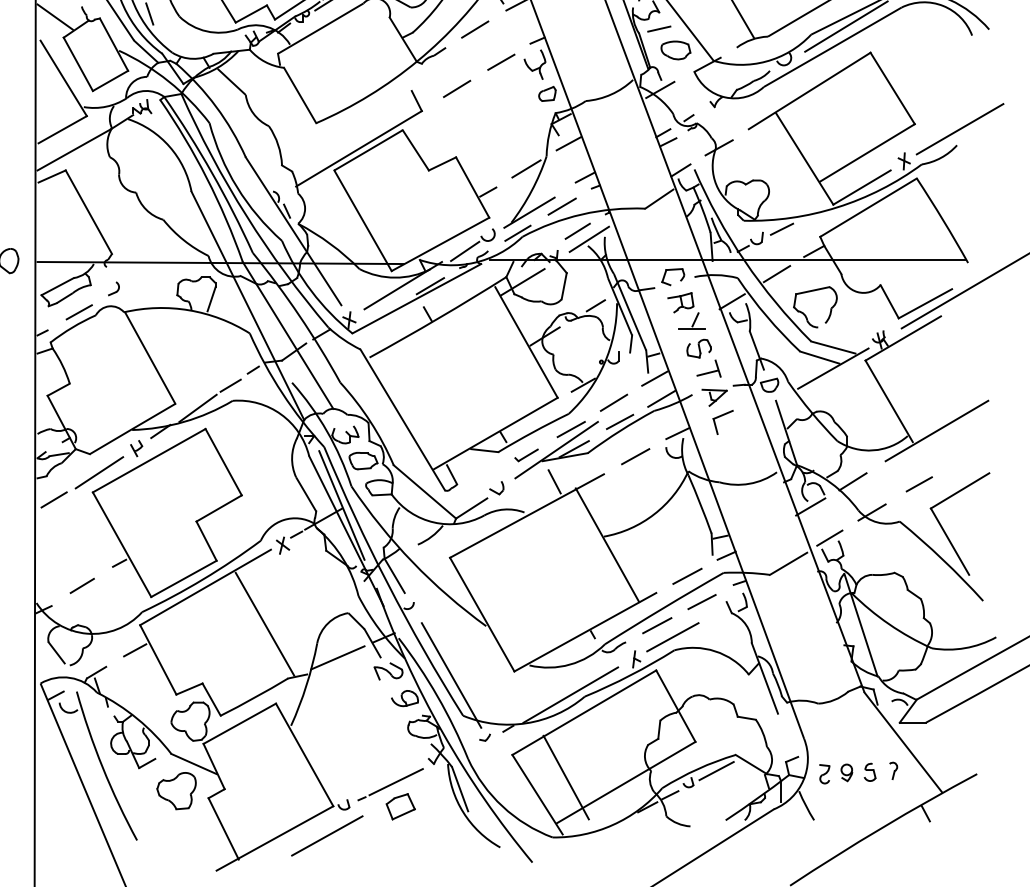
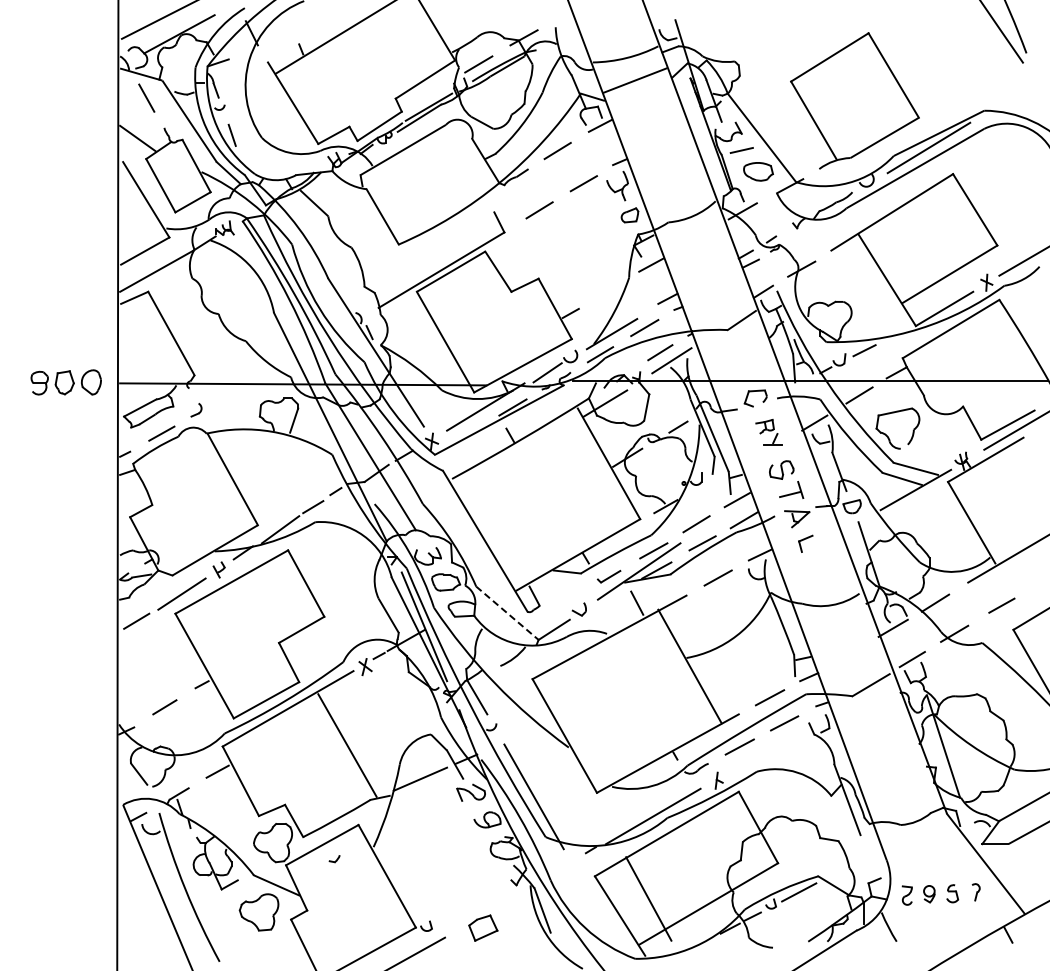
line: (525, 168) -> (608, 289), removed
part: (685, 311) -> (768, 432), size x0.7
part: (722, 422) -> (805, 543), size x0.7
line: (424, 492) -> (507, 613), solid -> dashed
line: (672, 637) -> (755, 758), removed
part: (484, 738) -> (334, 859), moved
line: (390, 784) -> (473, 905), removed

